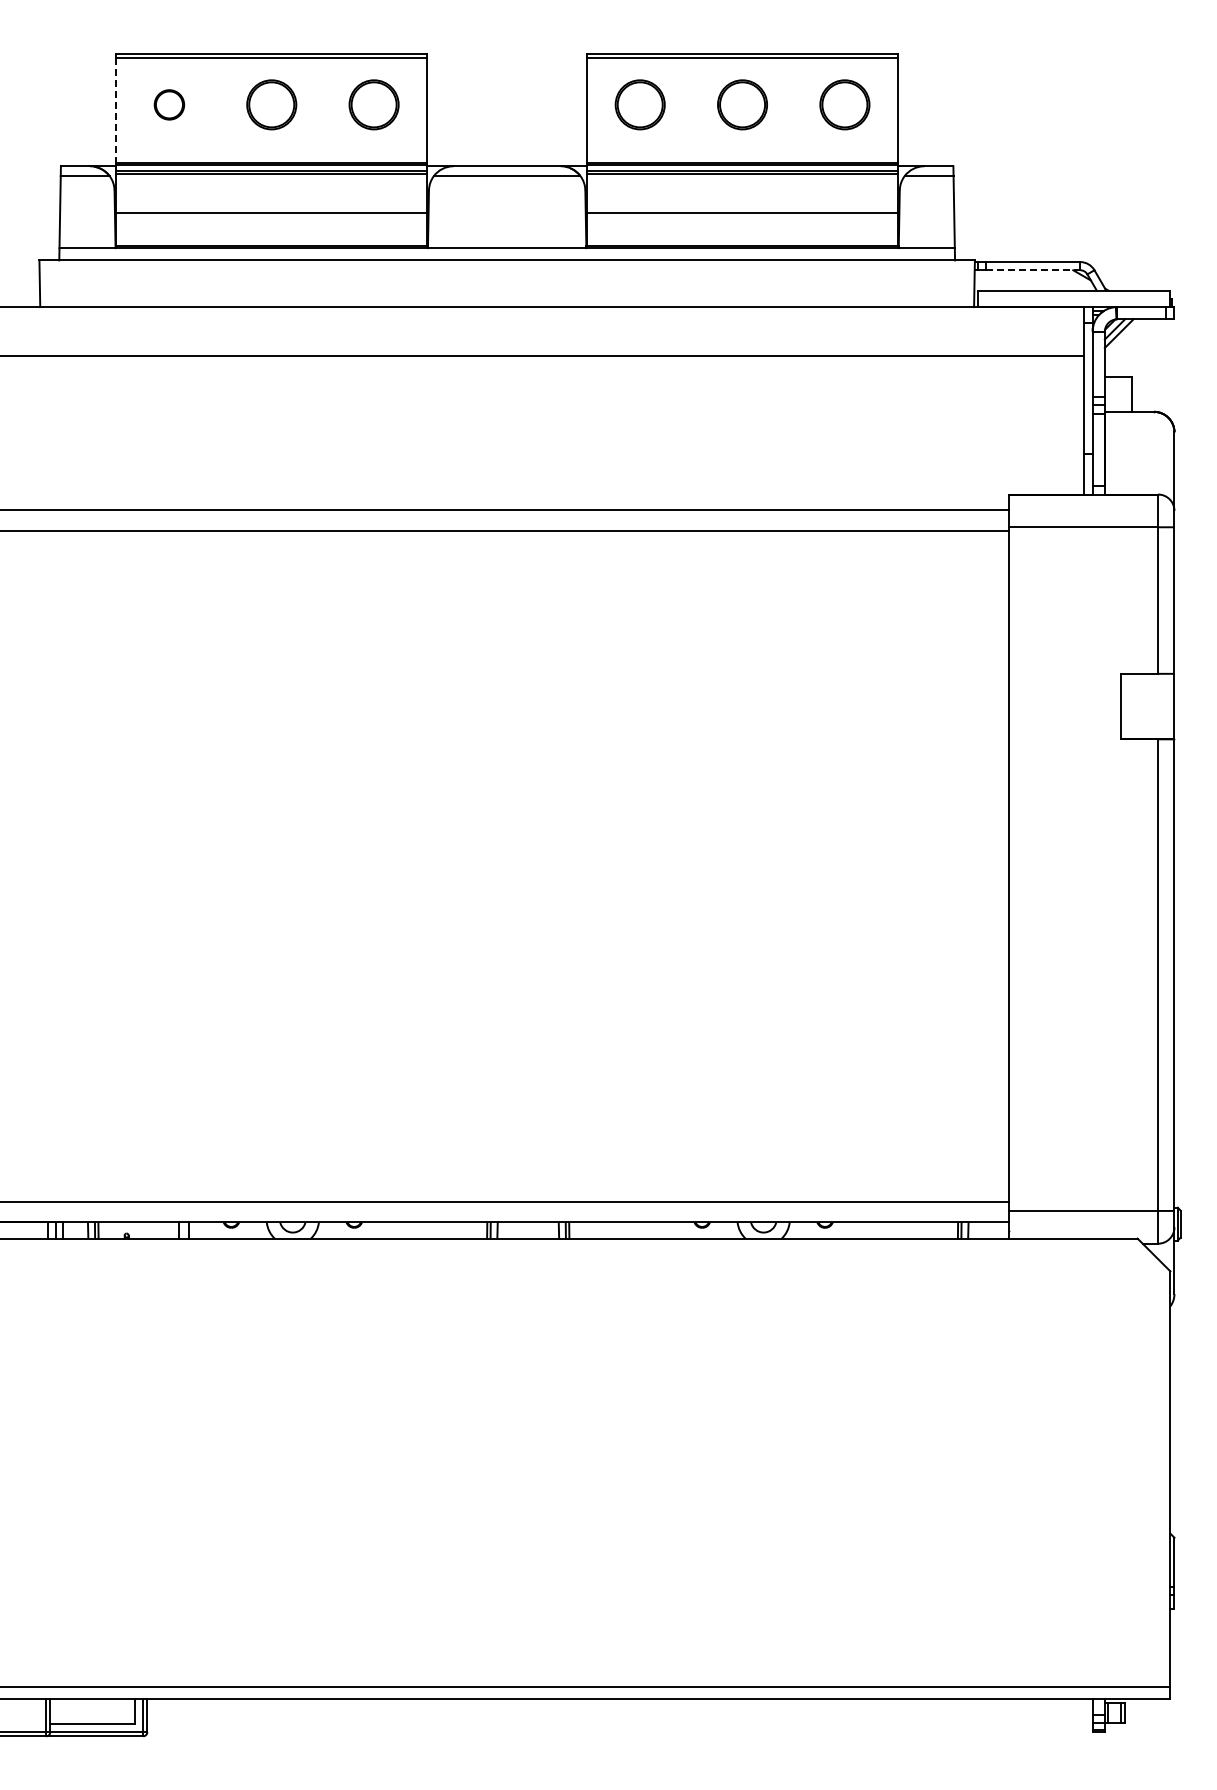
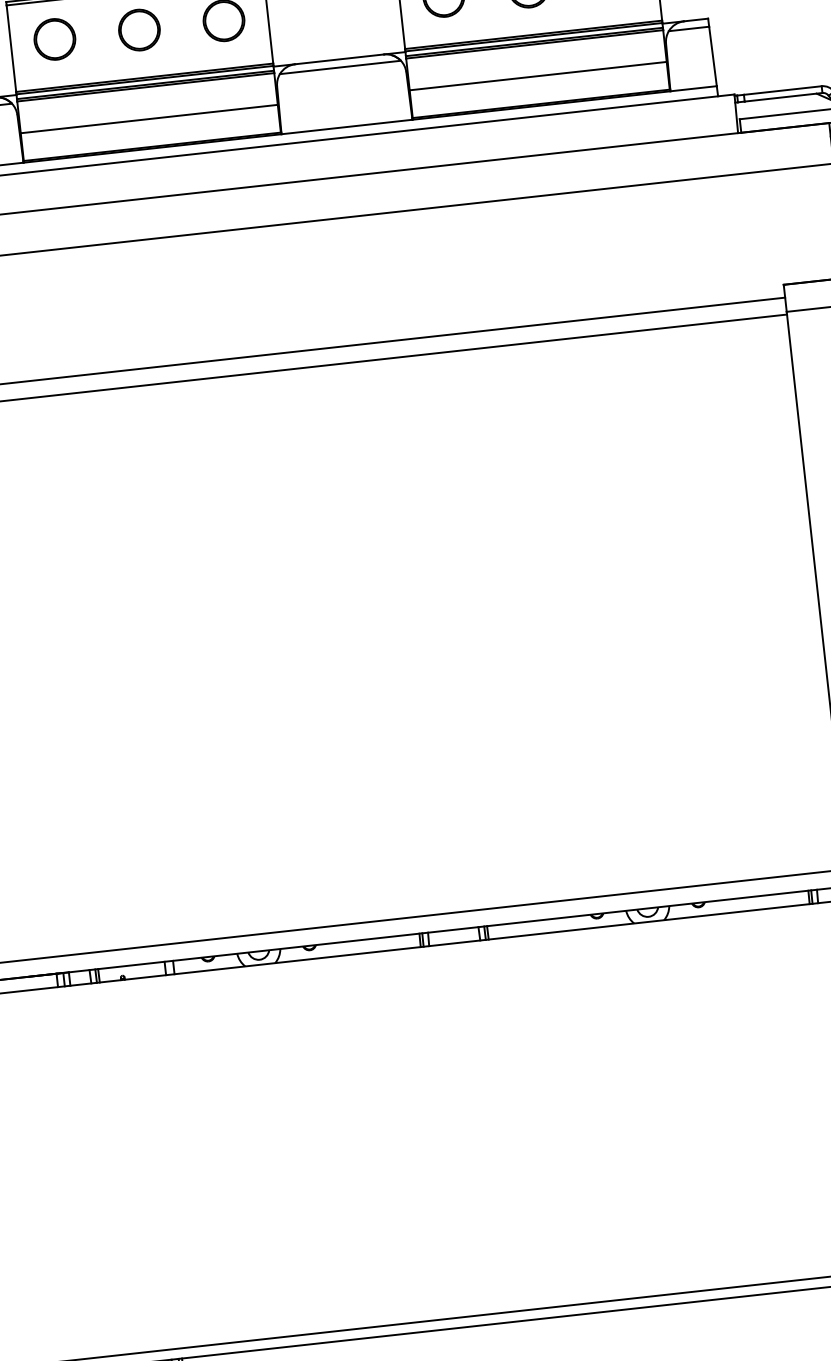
part: (169, 104) -> (54, 39), size x1.67
line: (116, 110) -> (11, 48), dashed -> solid
line: (1033, 270) -> (783, 97), dashed -> solid

